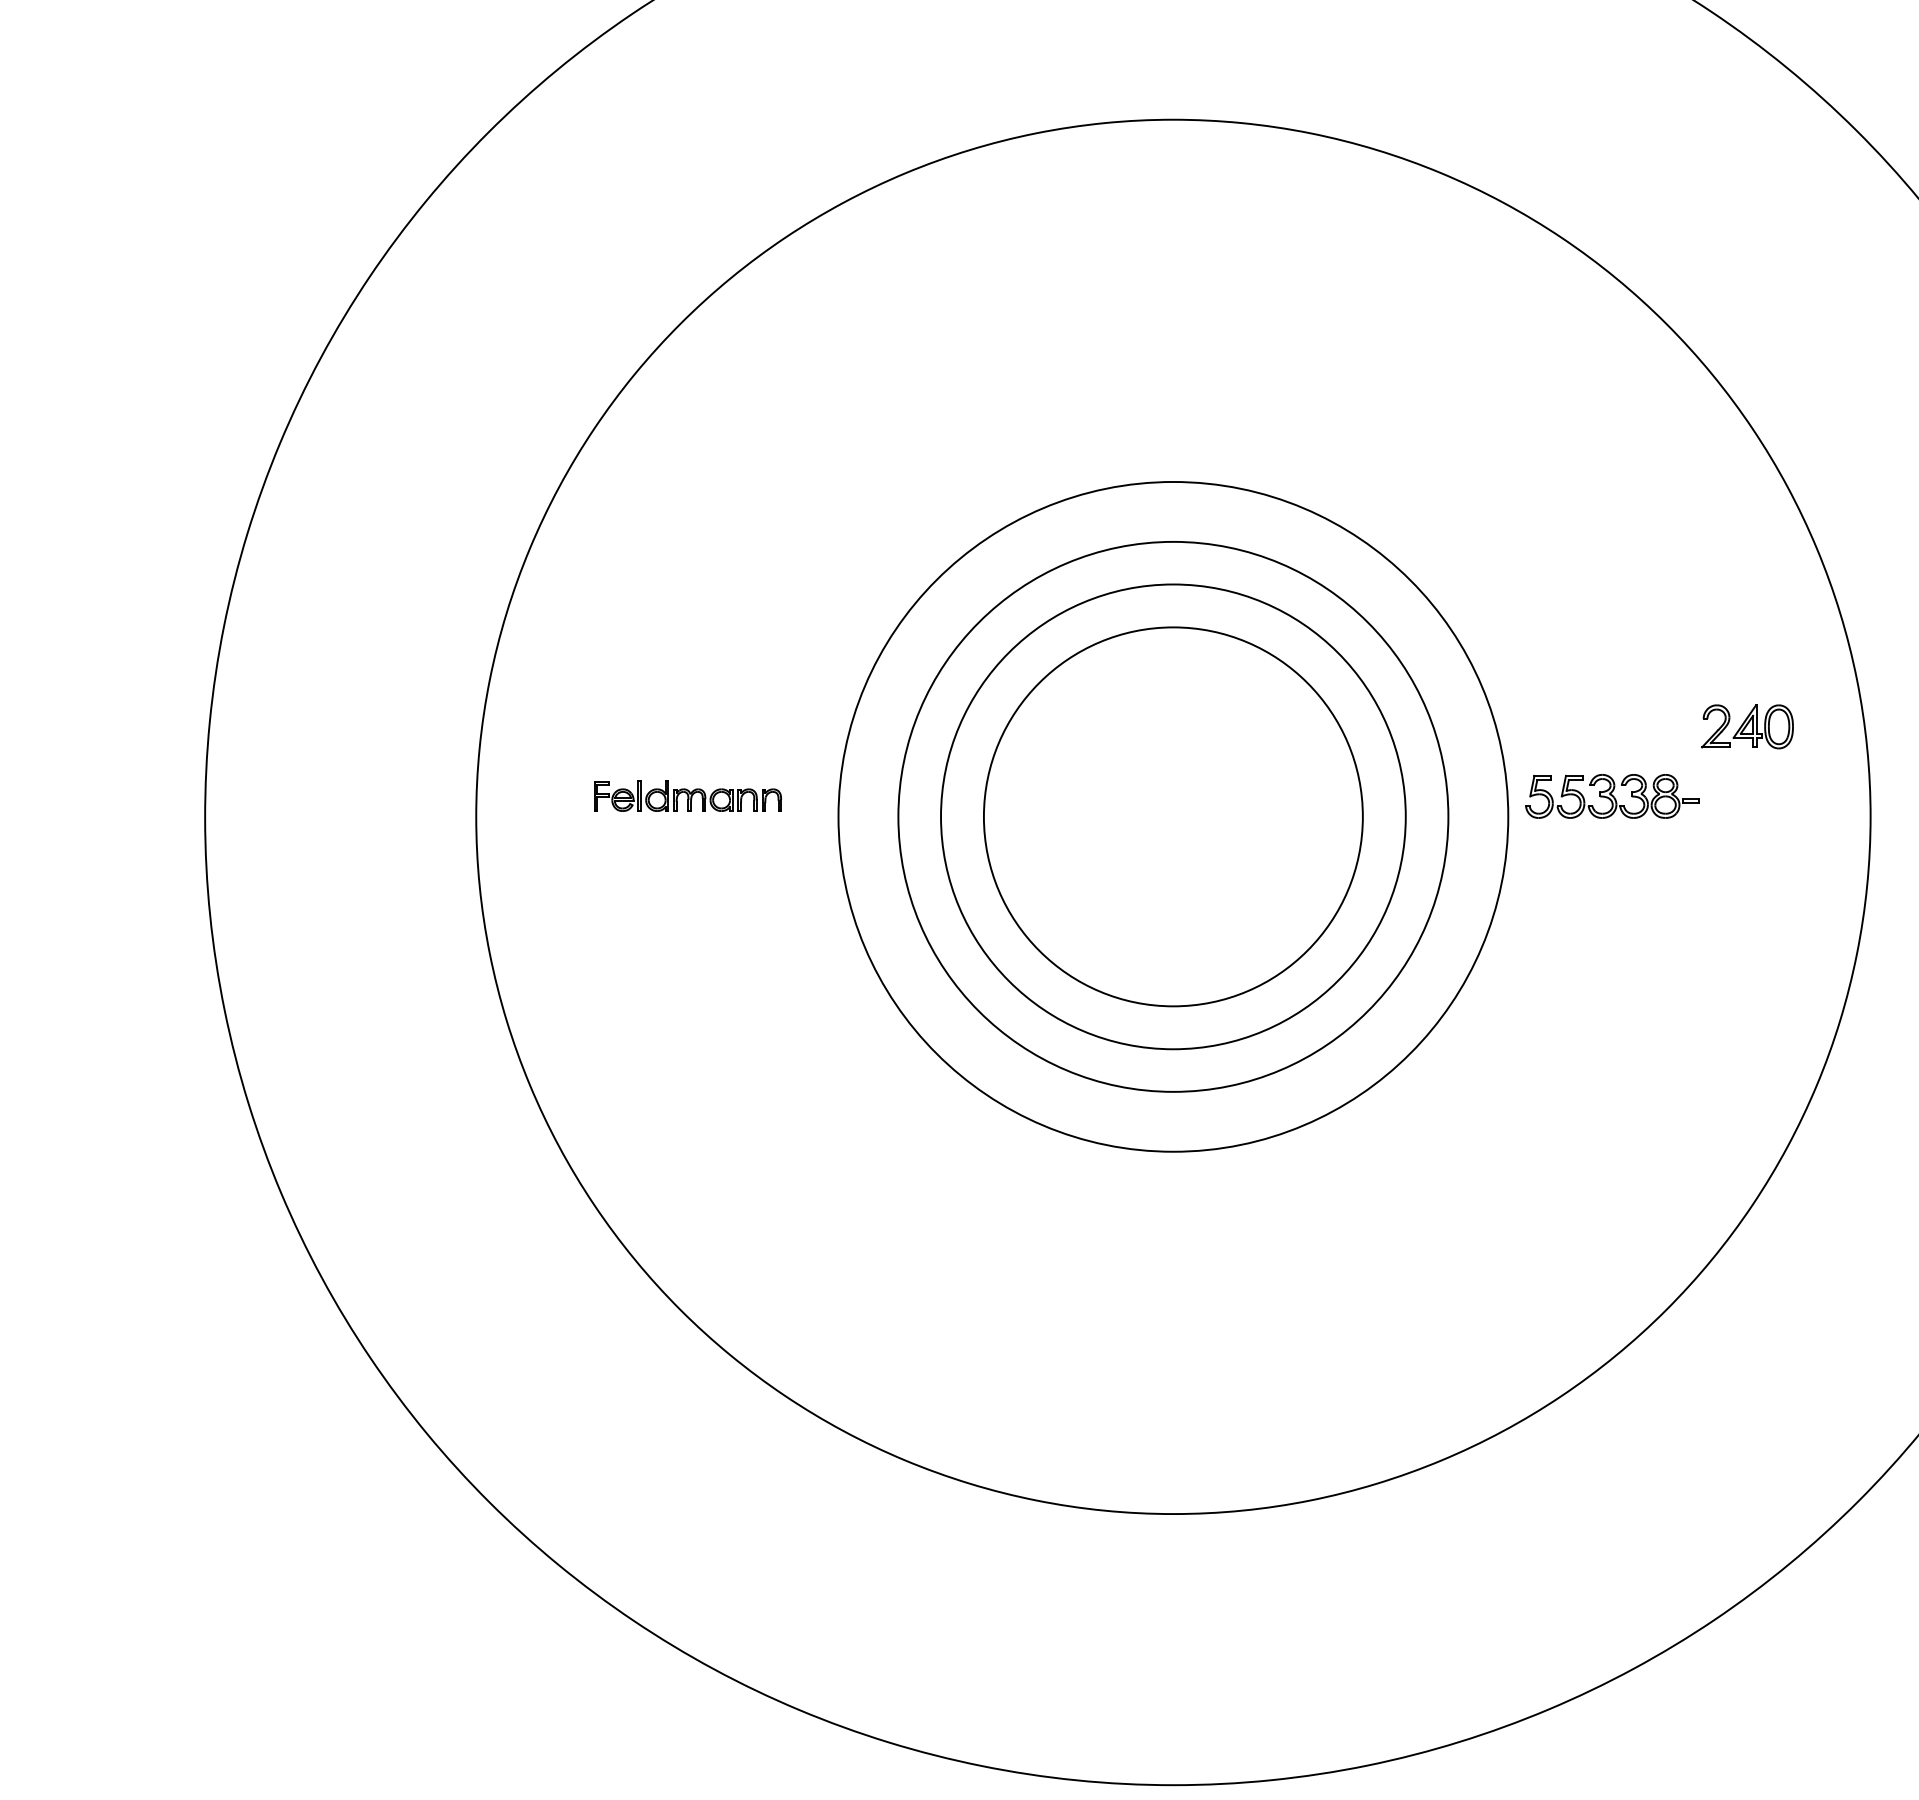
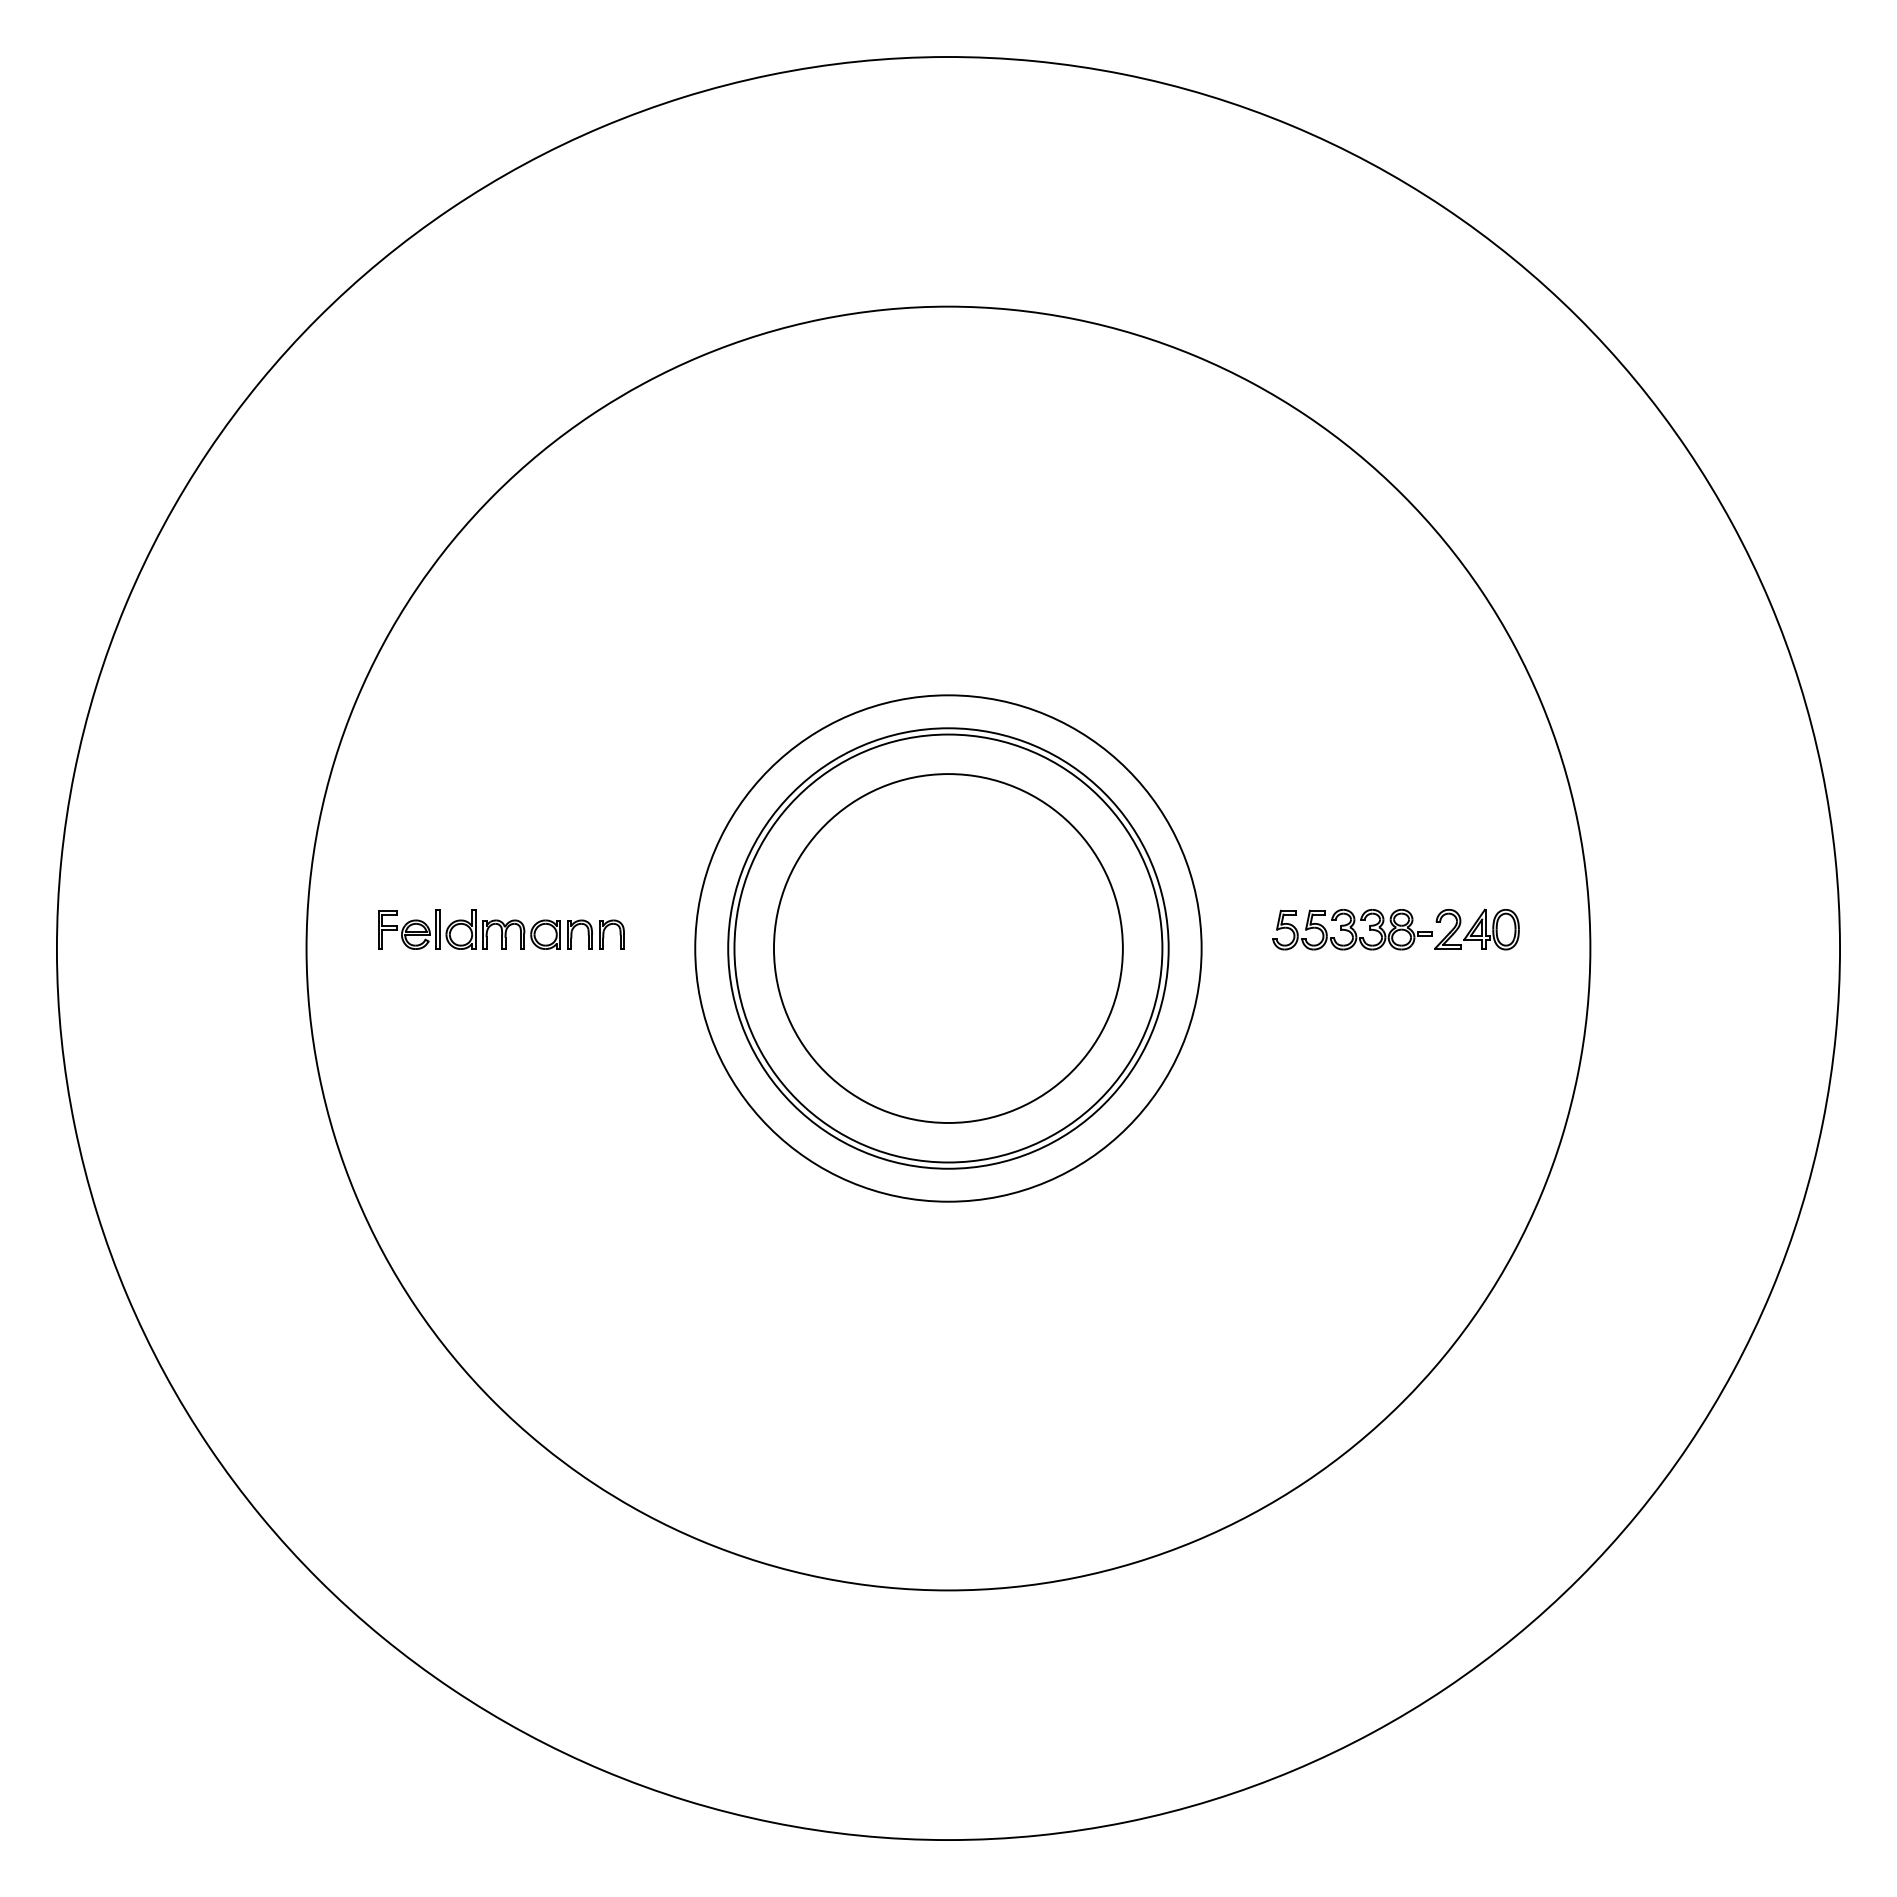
part: (1746, 726) -> (1476, 929), moved
part: (687, 796) -> (501, 929), size x1.43
circle: (1173, 816) -> (948, 948), size x0.71

